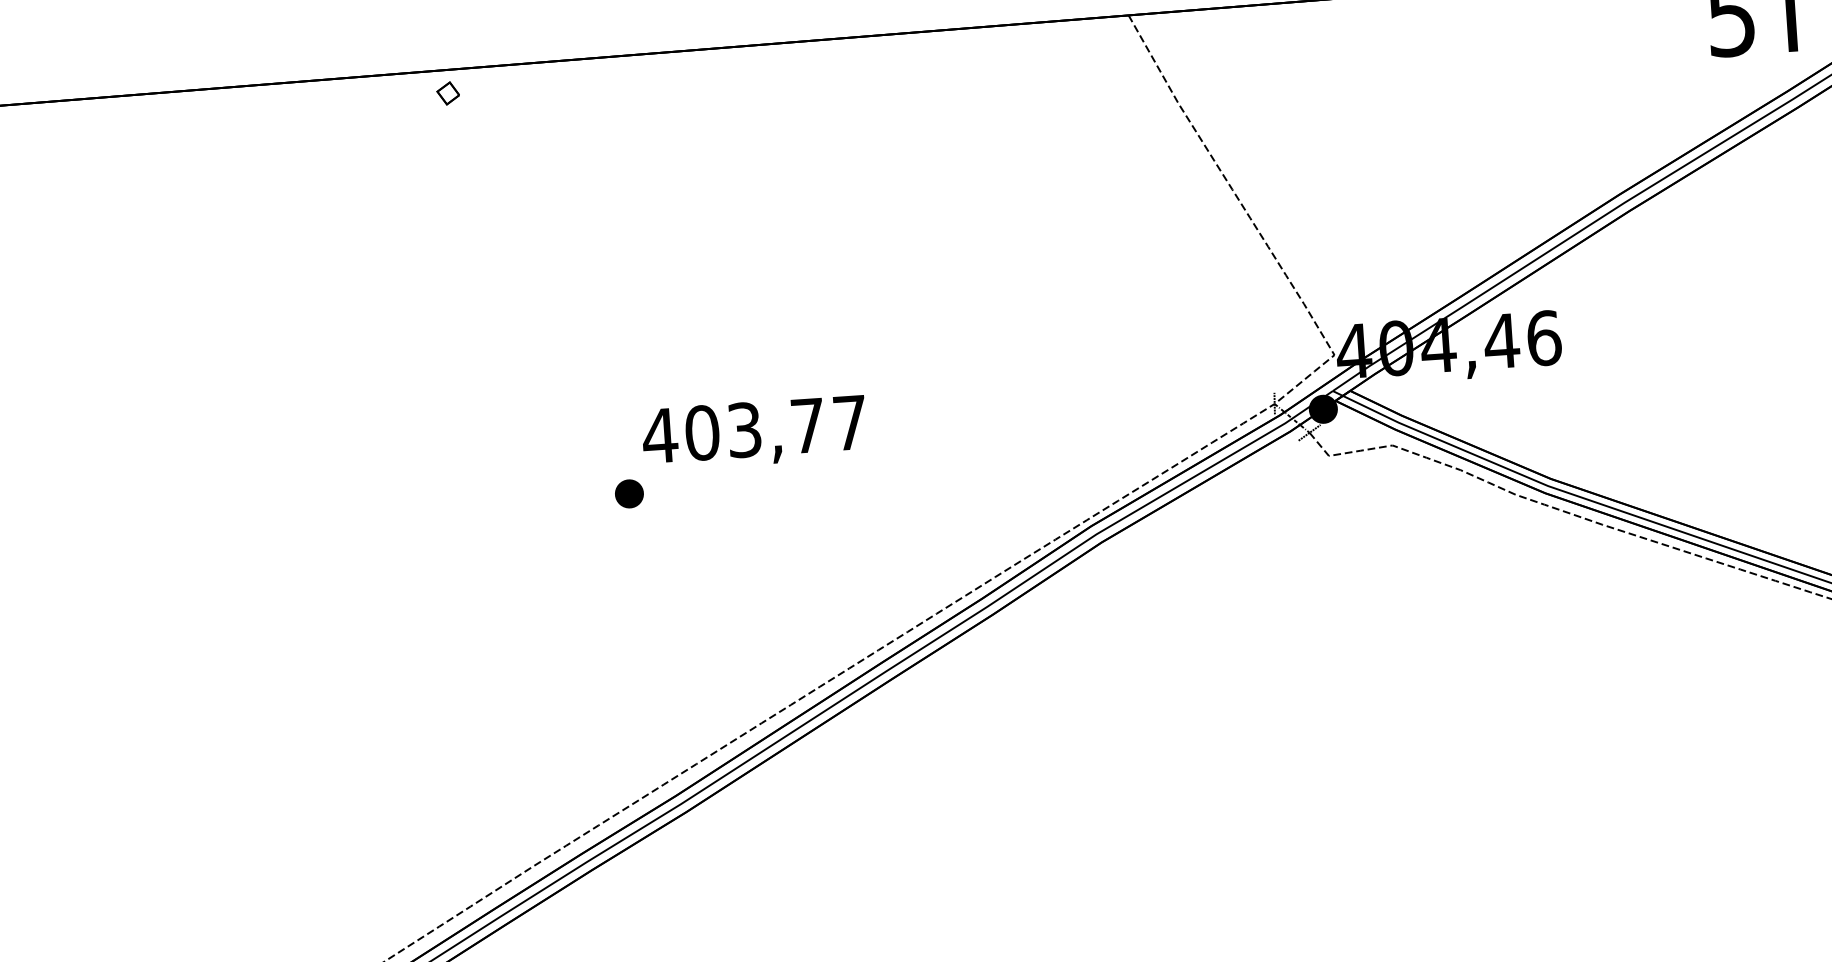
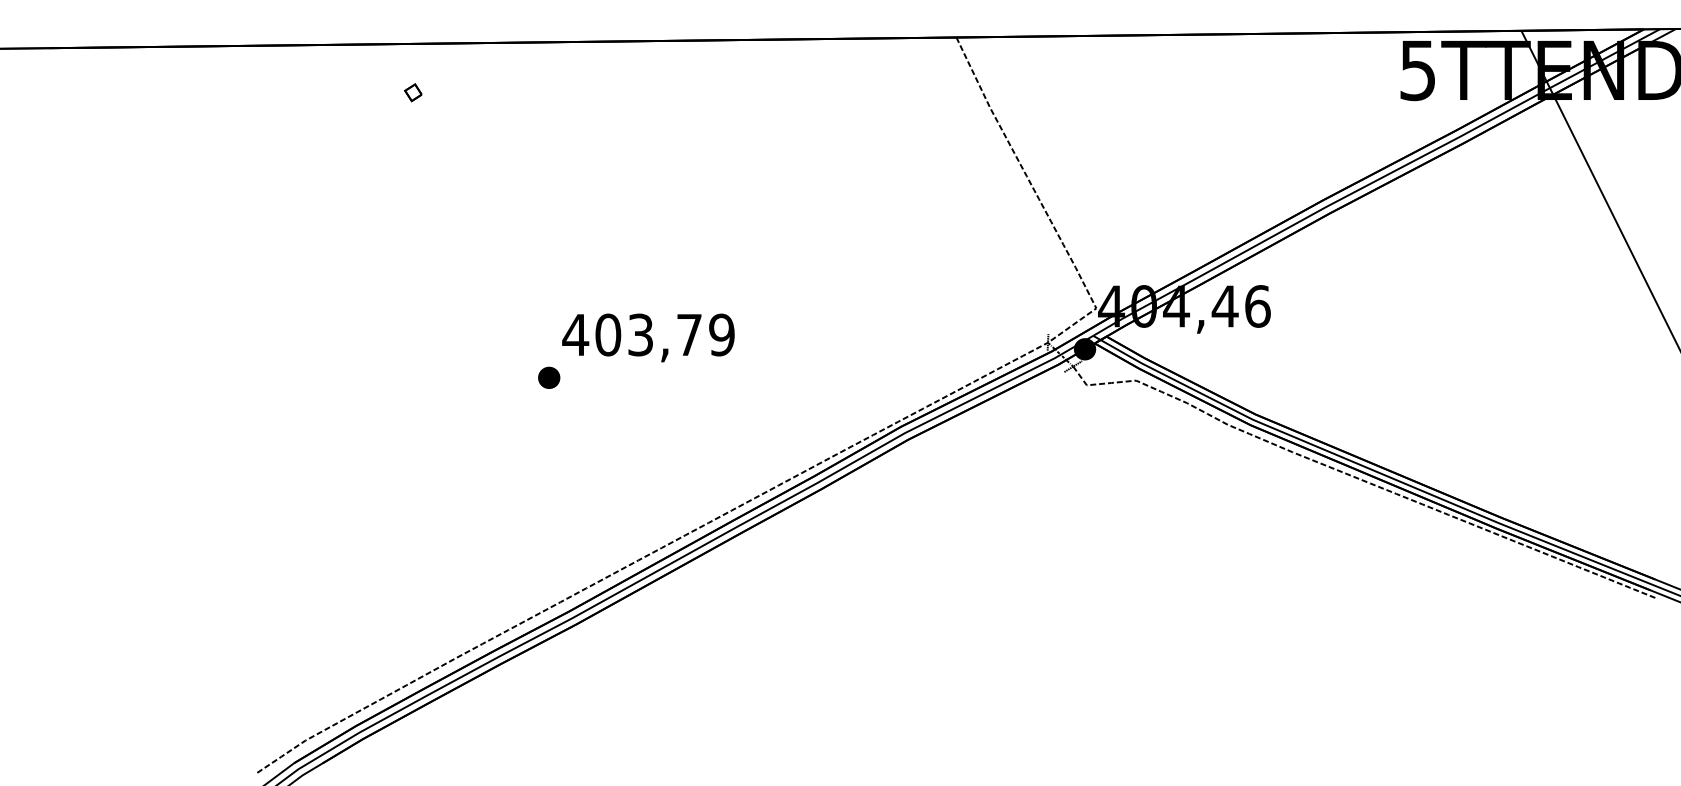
part: (448, 93) -> (413, 92), moved
text: (849, 422) -> (721, 334), 403,77 -> 403,79

